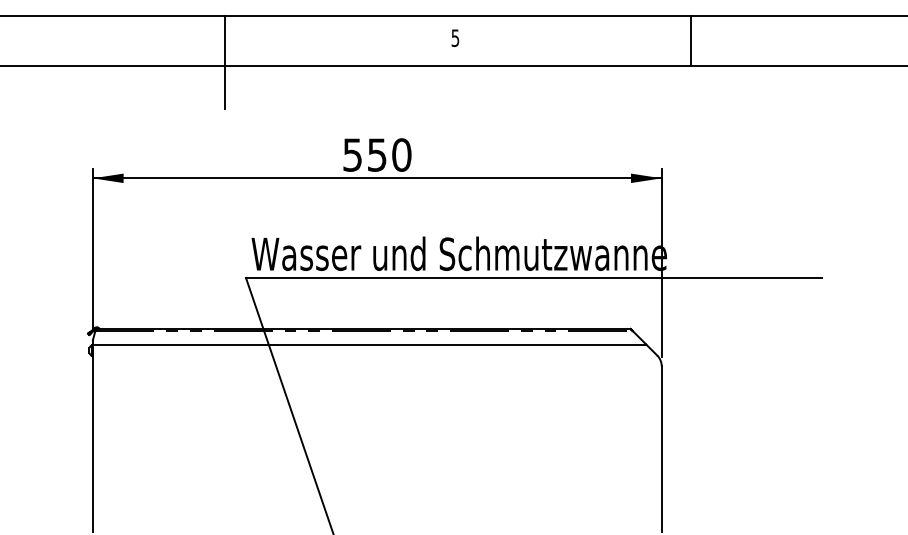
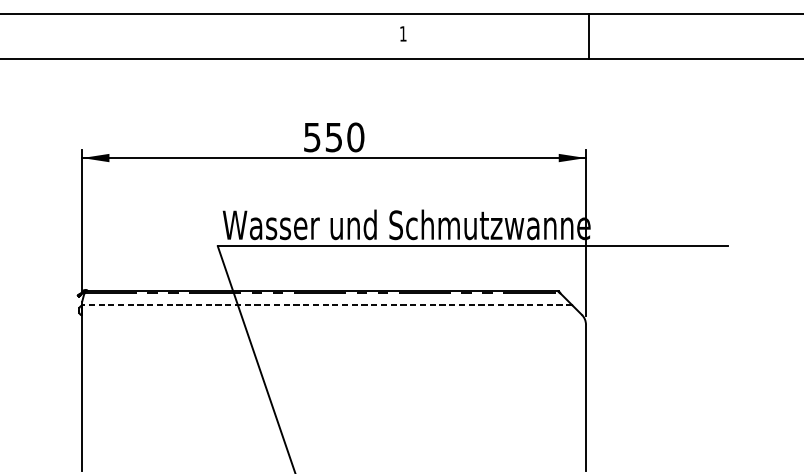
text: (455, 38) -> (403, 34), 5 -> 1
line: (690, 40) -> (588, 35), moved
line: (225, 61) -> (199, 54), removed
line: (369, 344) -> (327, 305), solid -> dashed

